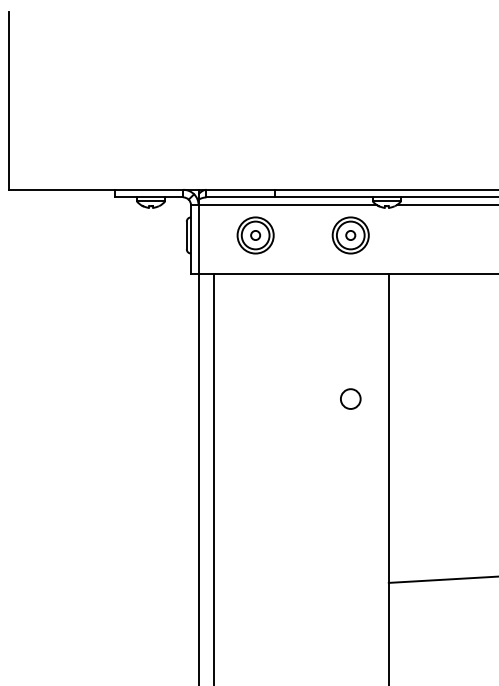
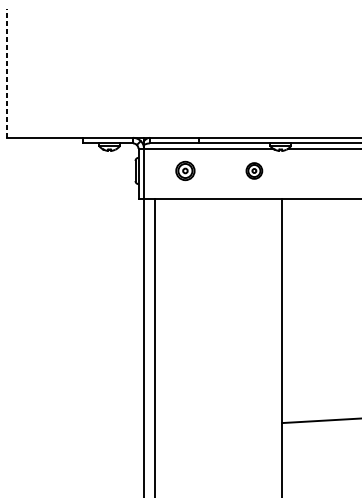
line: (9, 100) -> (6, 73), solid -> dashed
part: (255, 235) -> (185, 170), size x0.7
part: (350, 235) -> (254, 170), size x0.6
circle: (350, 398) -> (254, 289), removed

